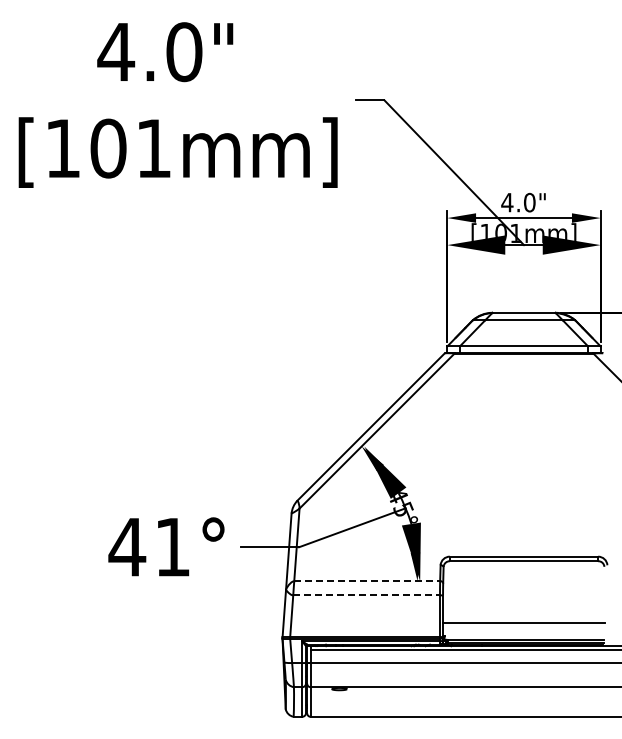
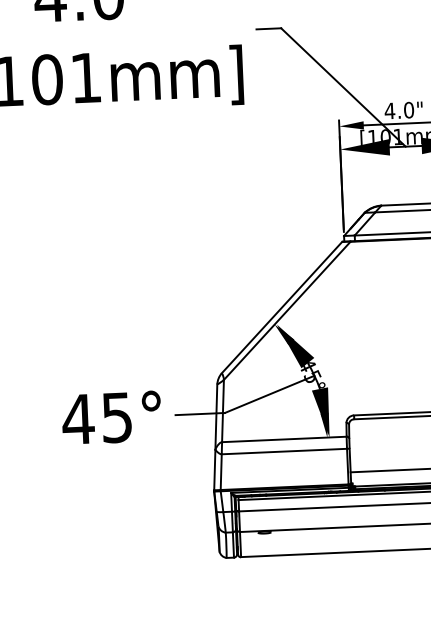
text: (172, 547) -> (116, 417), 41° -> 45°
line: (367, 581) -> (284, 439), dashed -> solid
line: (367, 595) -> (285, 451), dashed -> solid

